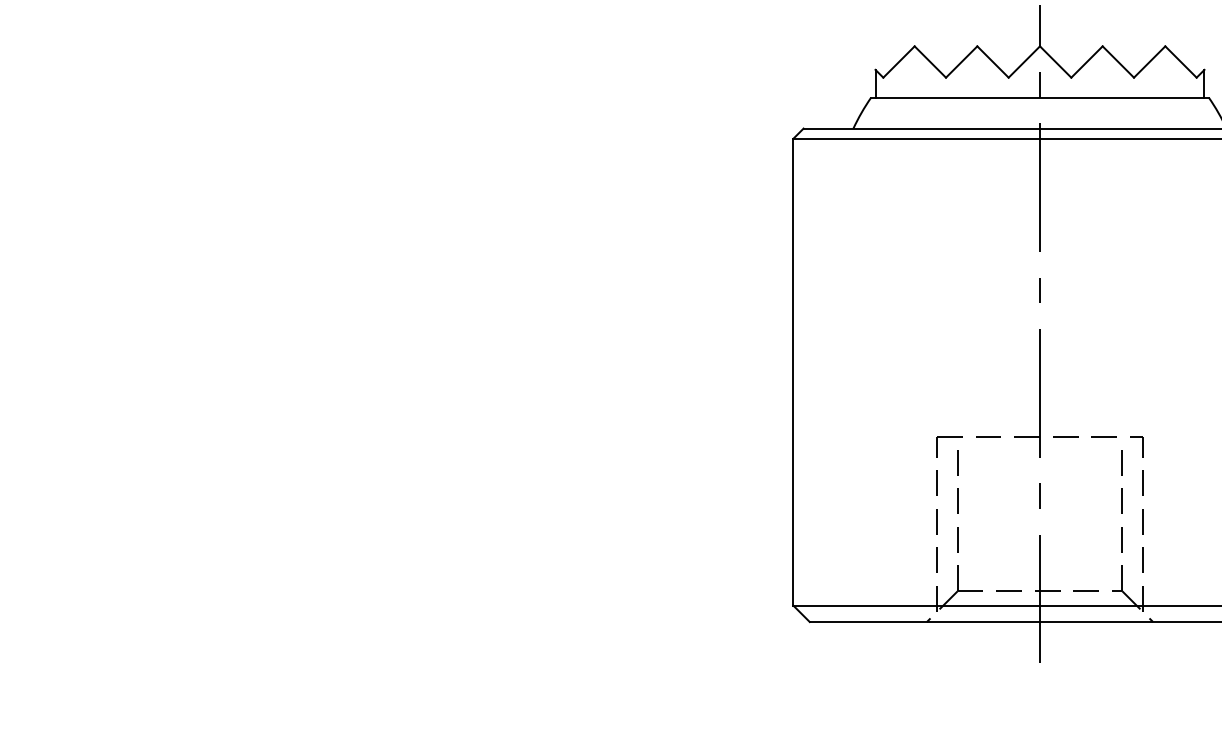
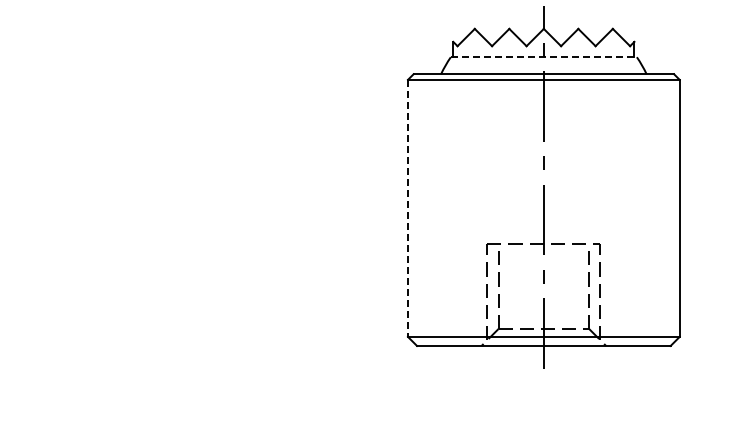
line: (1041, 98) -> (544, 57), solid -> dashed
line: (792, 372) -> (407, 208), solid -> dashed

